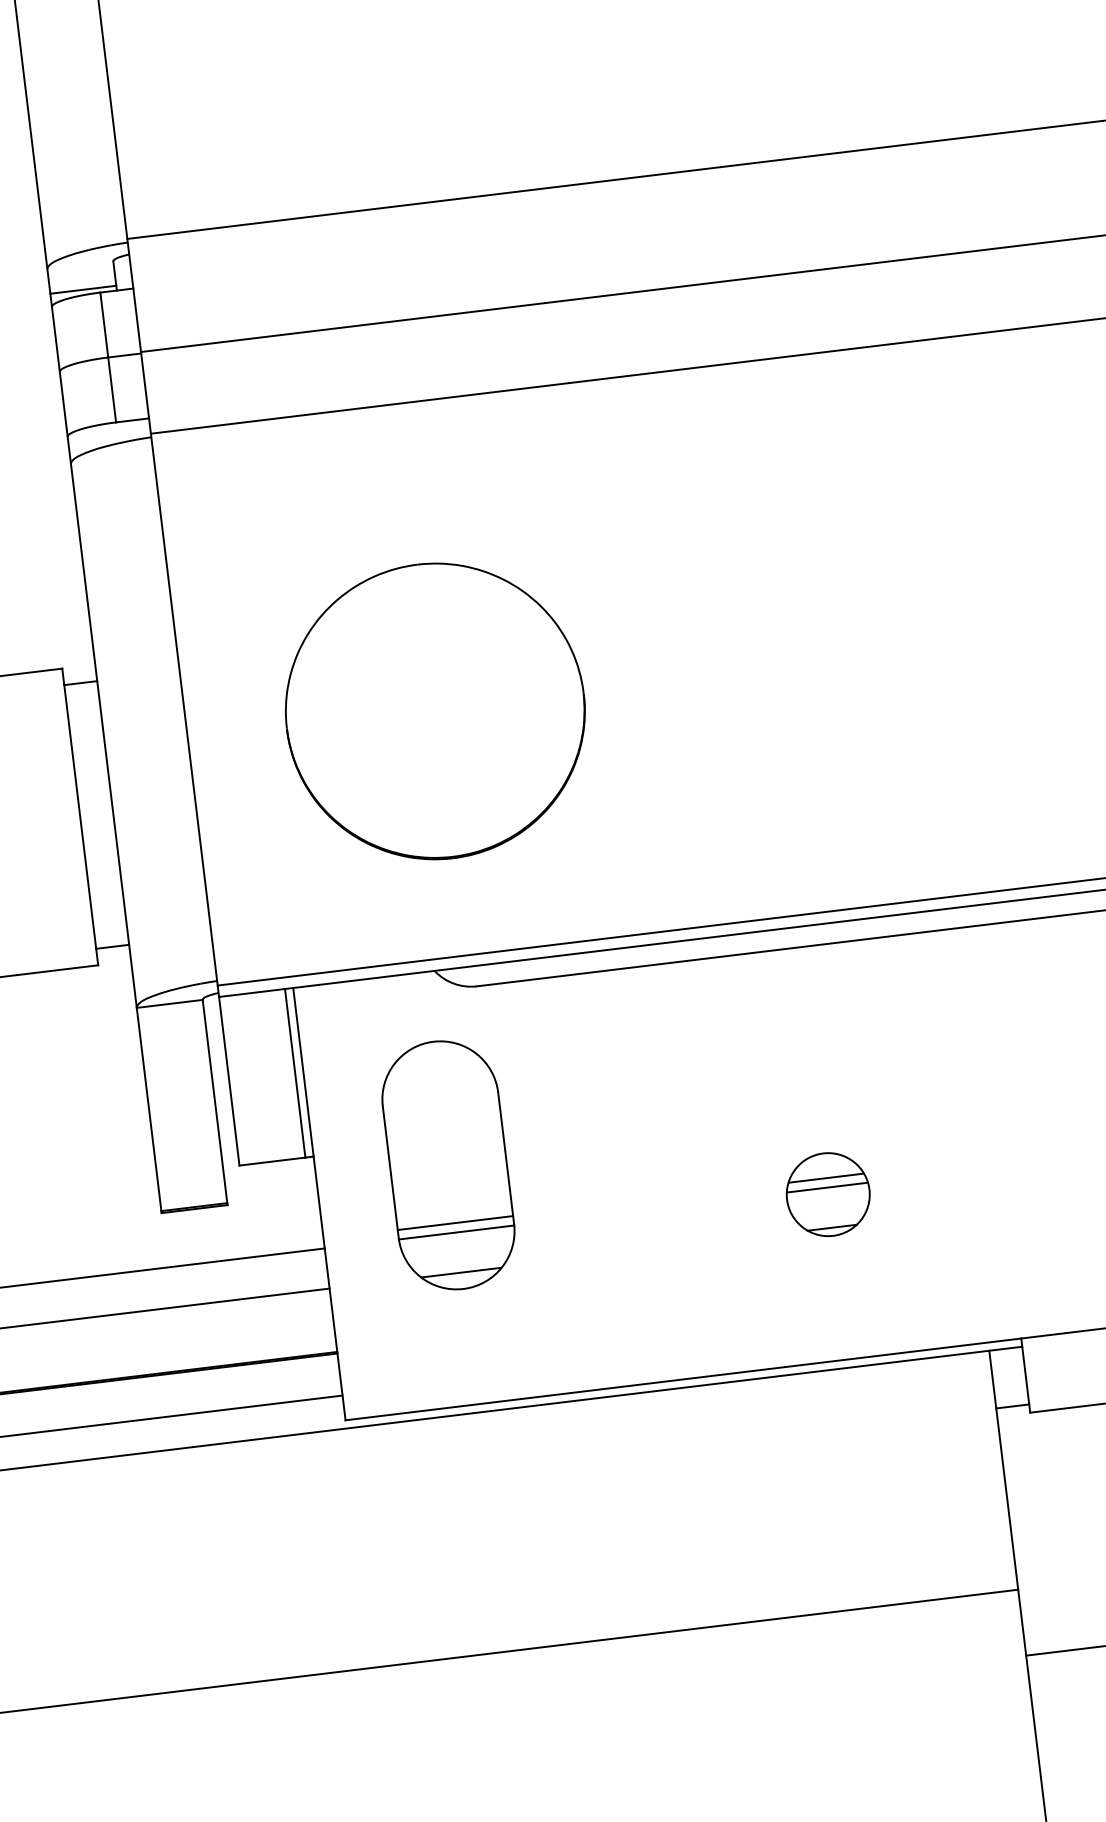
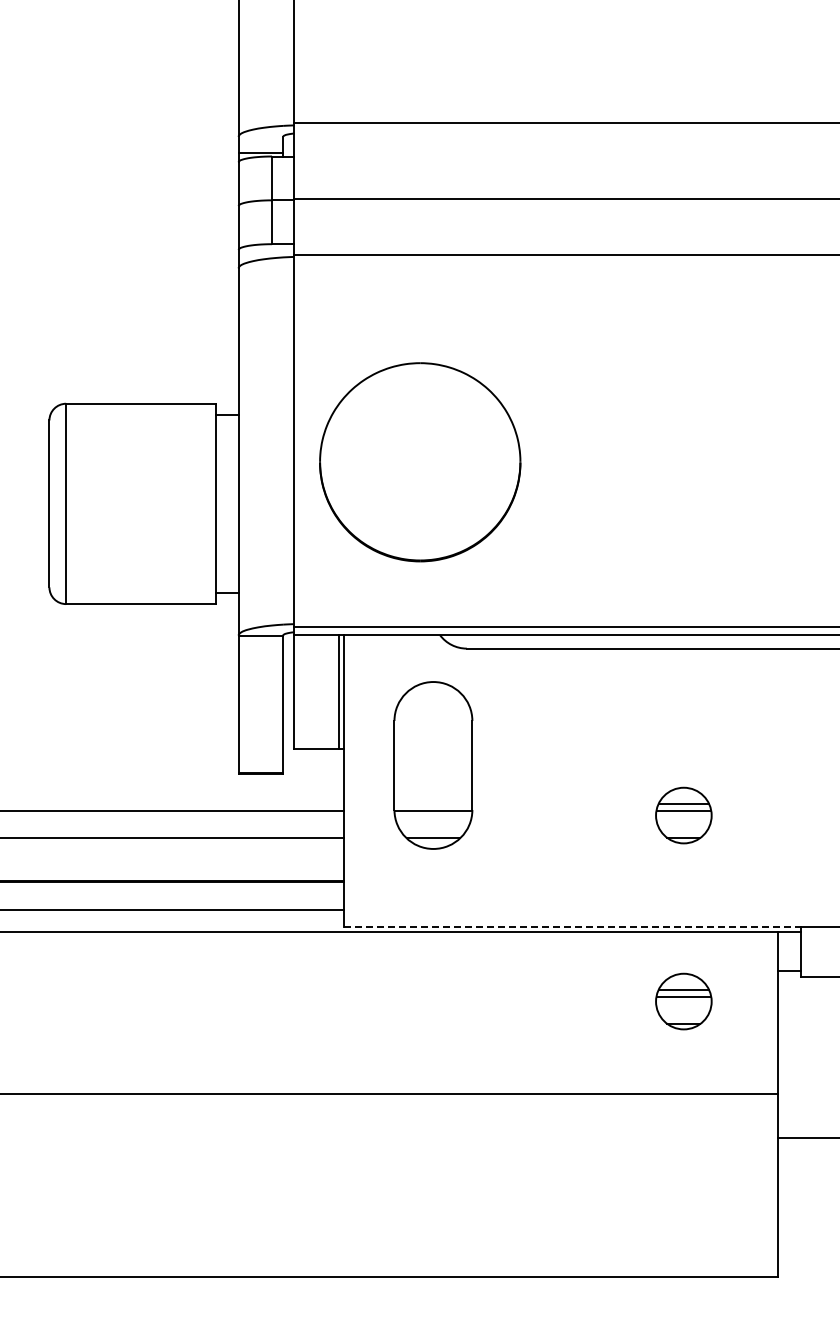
part: (435, 711) -> (420, 462), moved
line: (455, 1223) -> (433, 804), removed
line: (684, 1378) -> (573, 926), solid -> dashed
part: (861, 1470) -> (683, 1001), added

